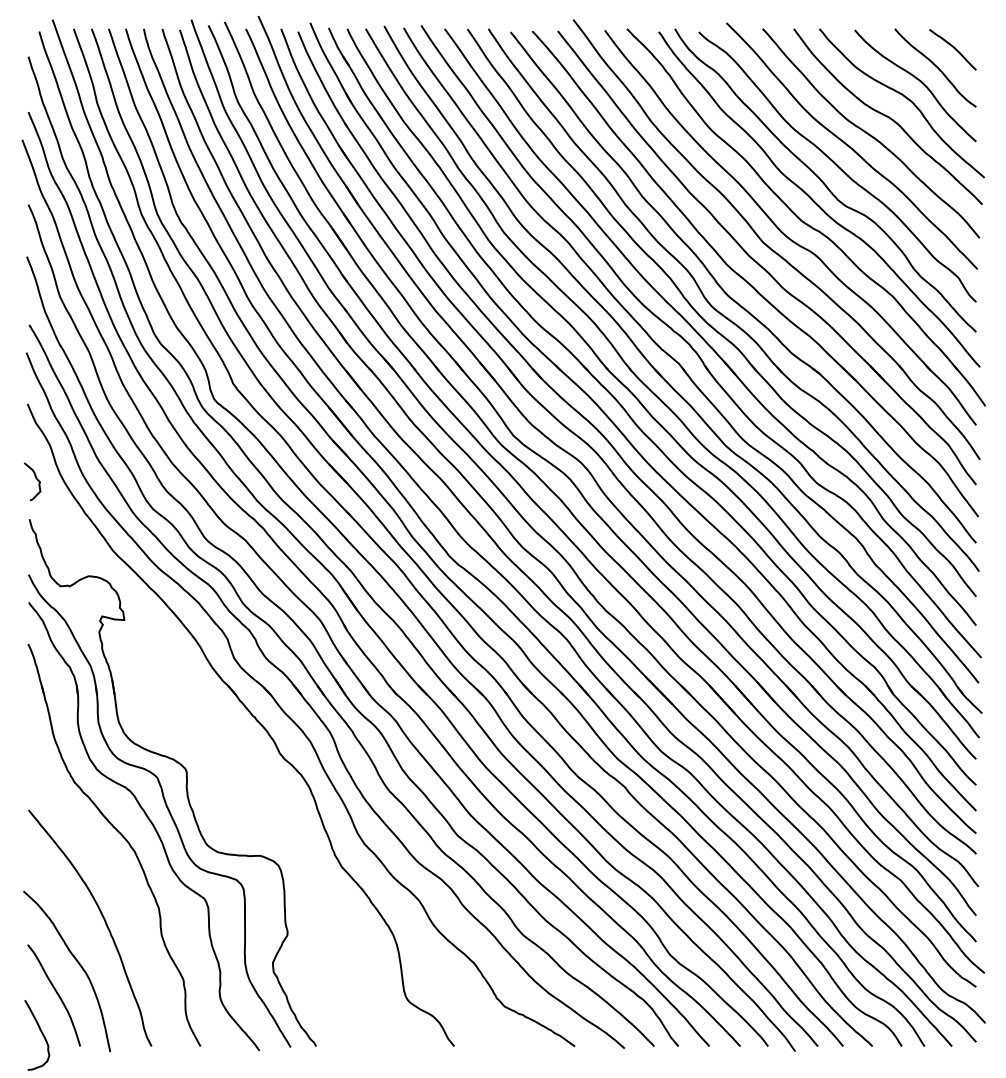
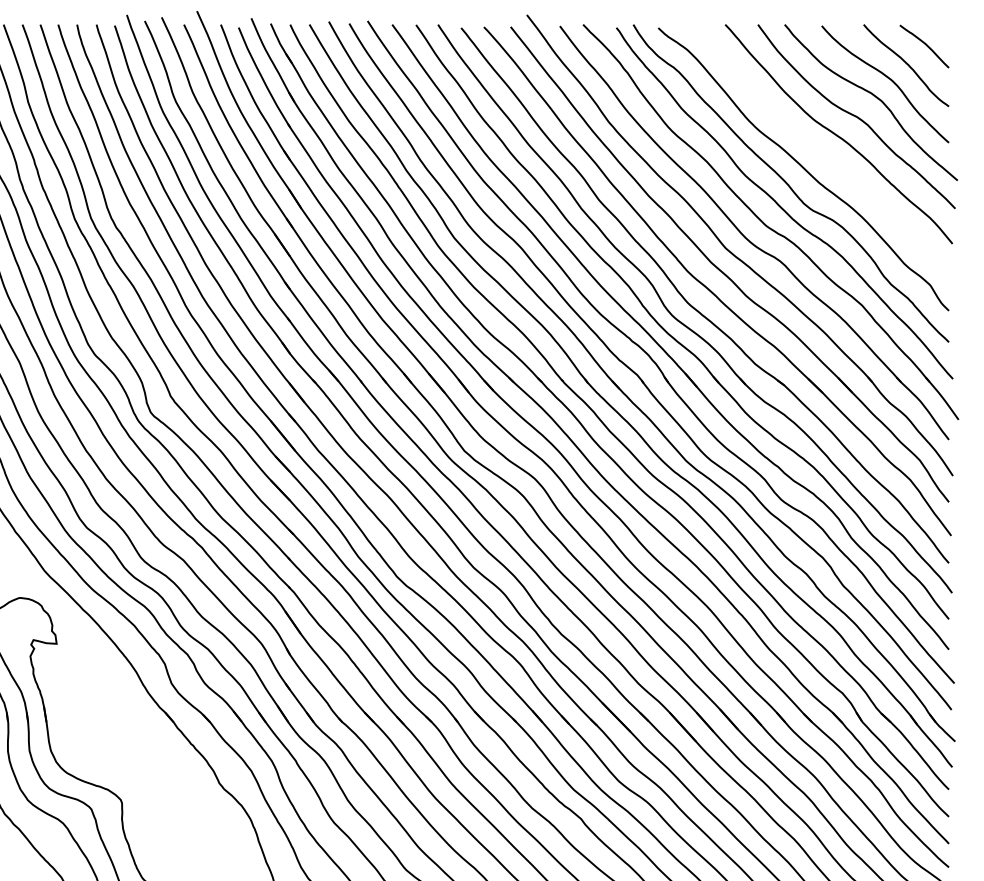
curve: (850, 146) -> (817, 147), removed

